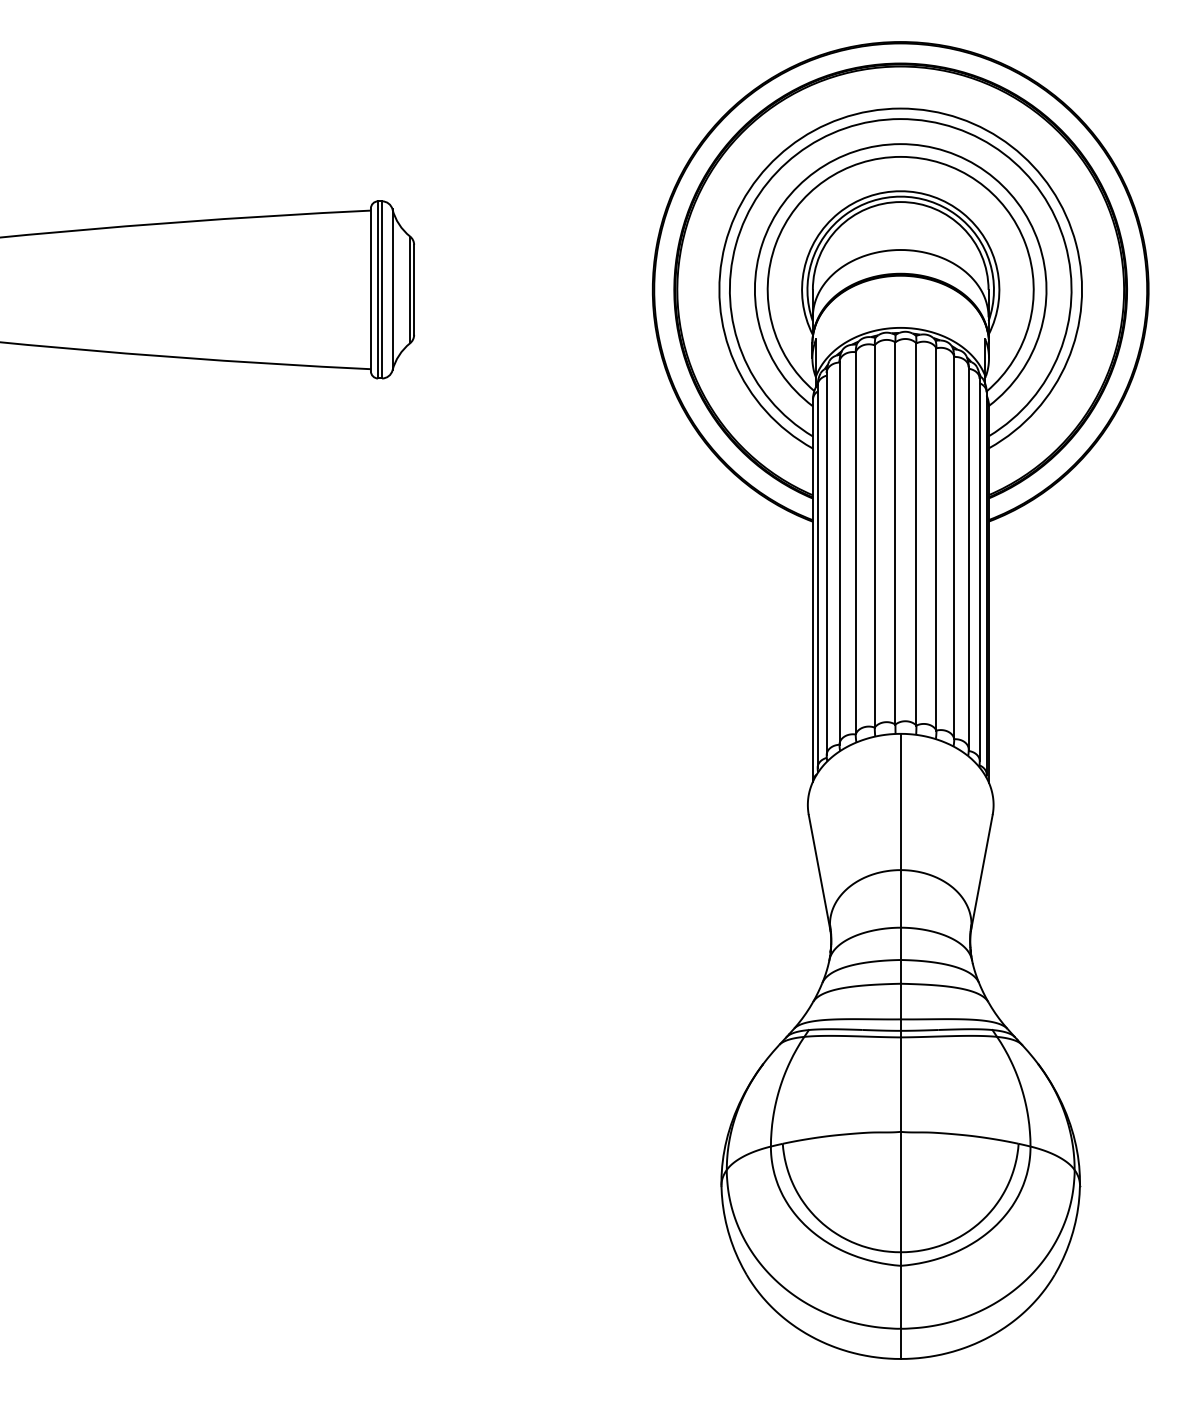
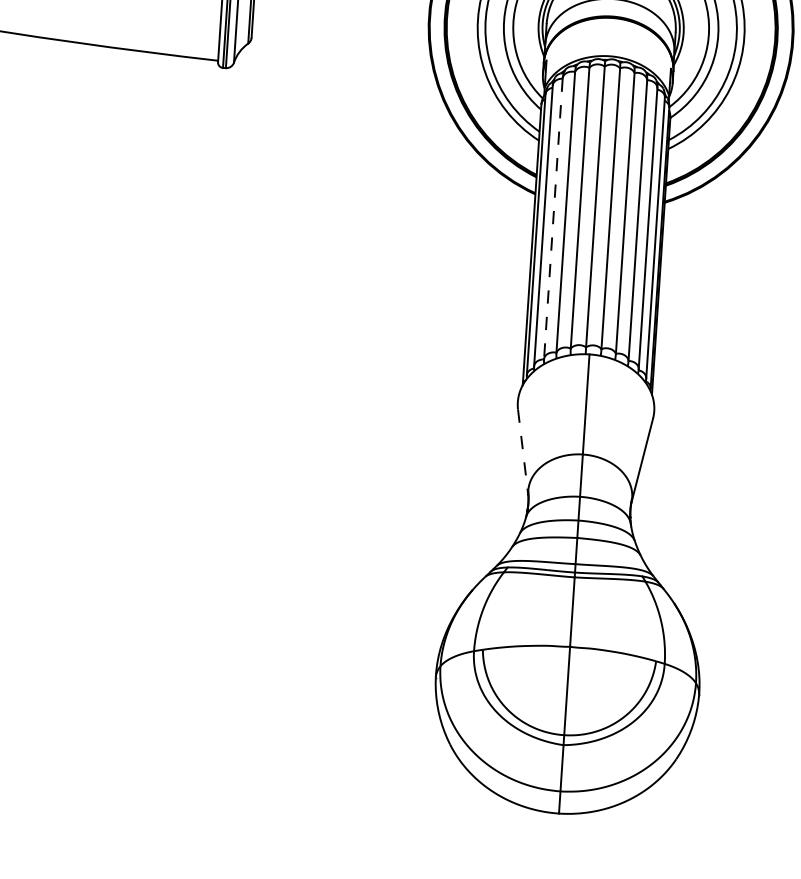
line: (839, 554) -> (553, 219), solid -> dashed
line: (819, 873) -> (523, 453), solid -> dashed

